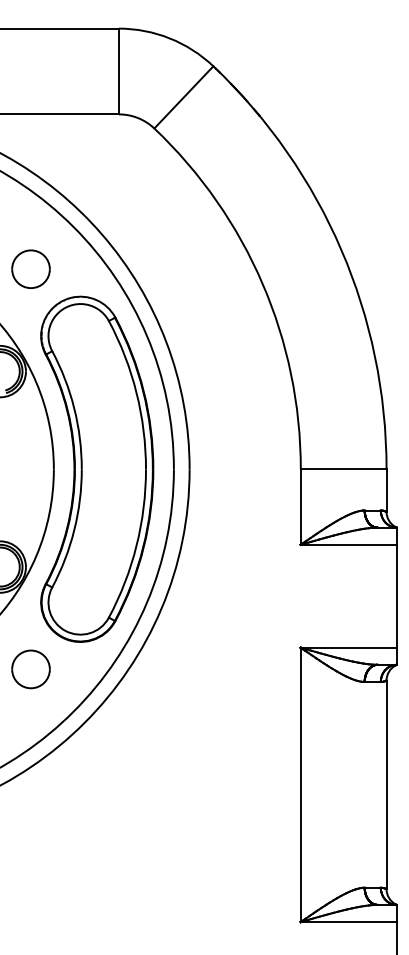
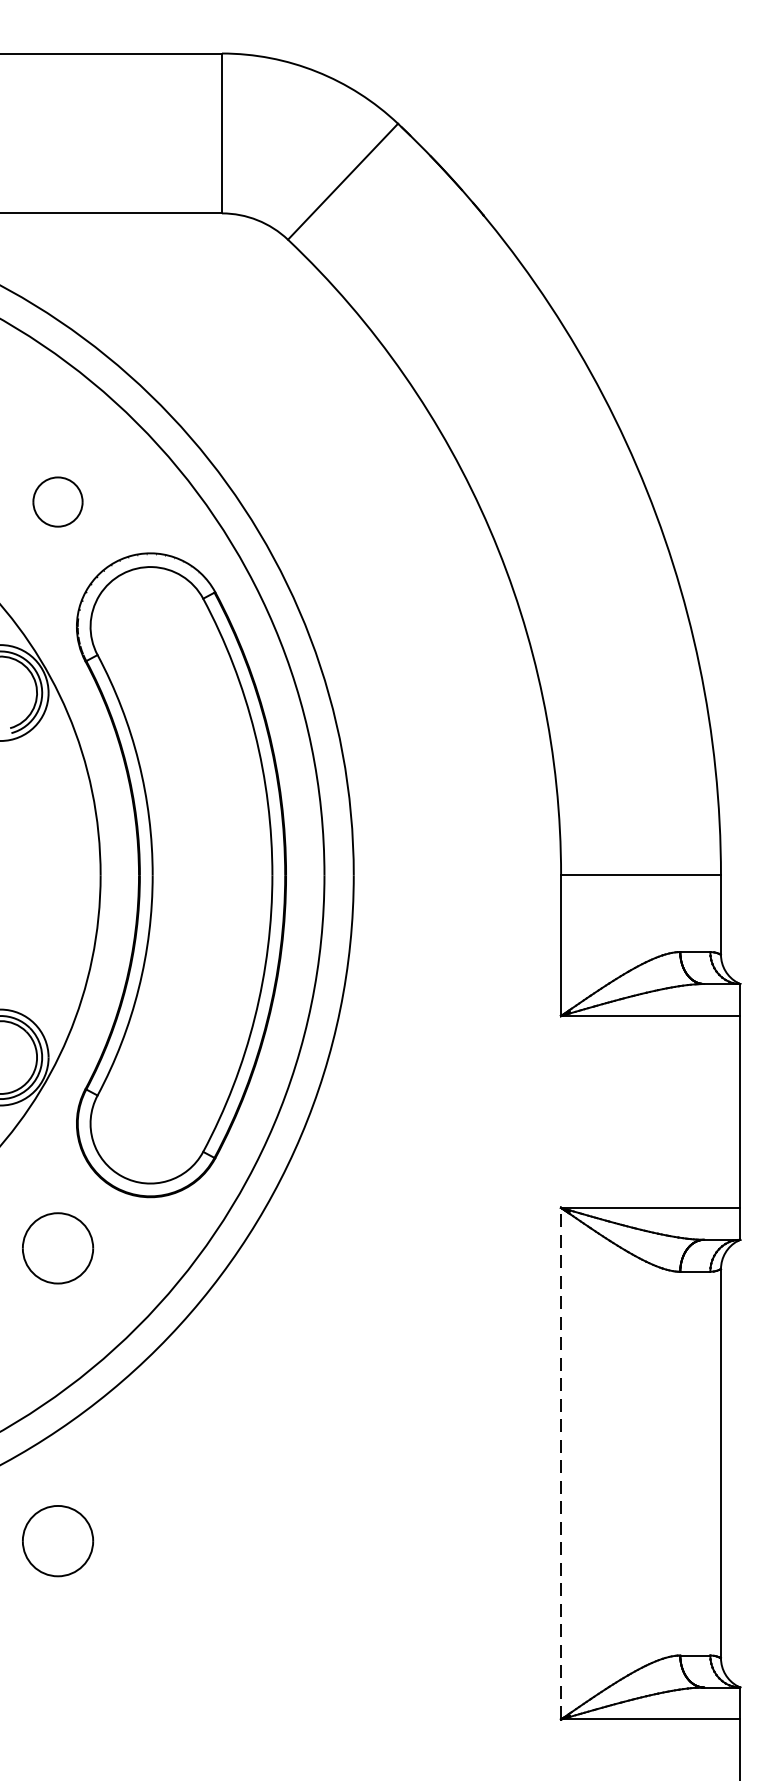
part: (30, 268) -> (57, 500), size x0.7
line: (300, 784) -> (560, 1462), solid -> dashed
part: (30, 826) -> (57, 1541), added

